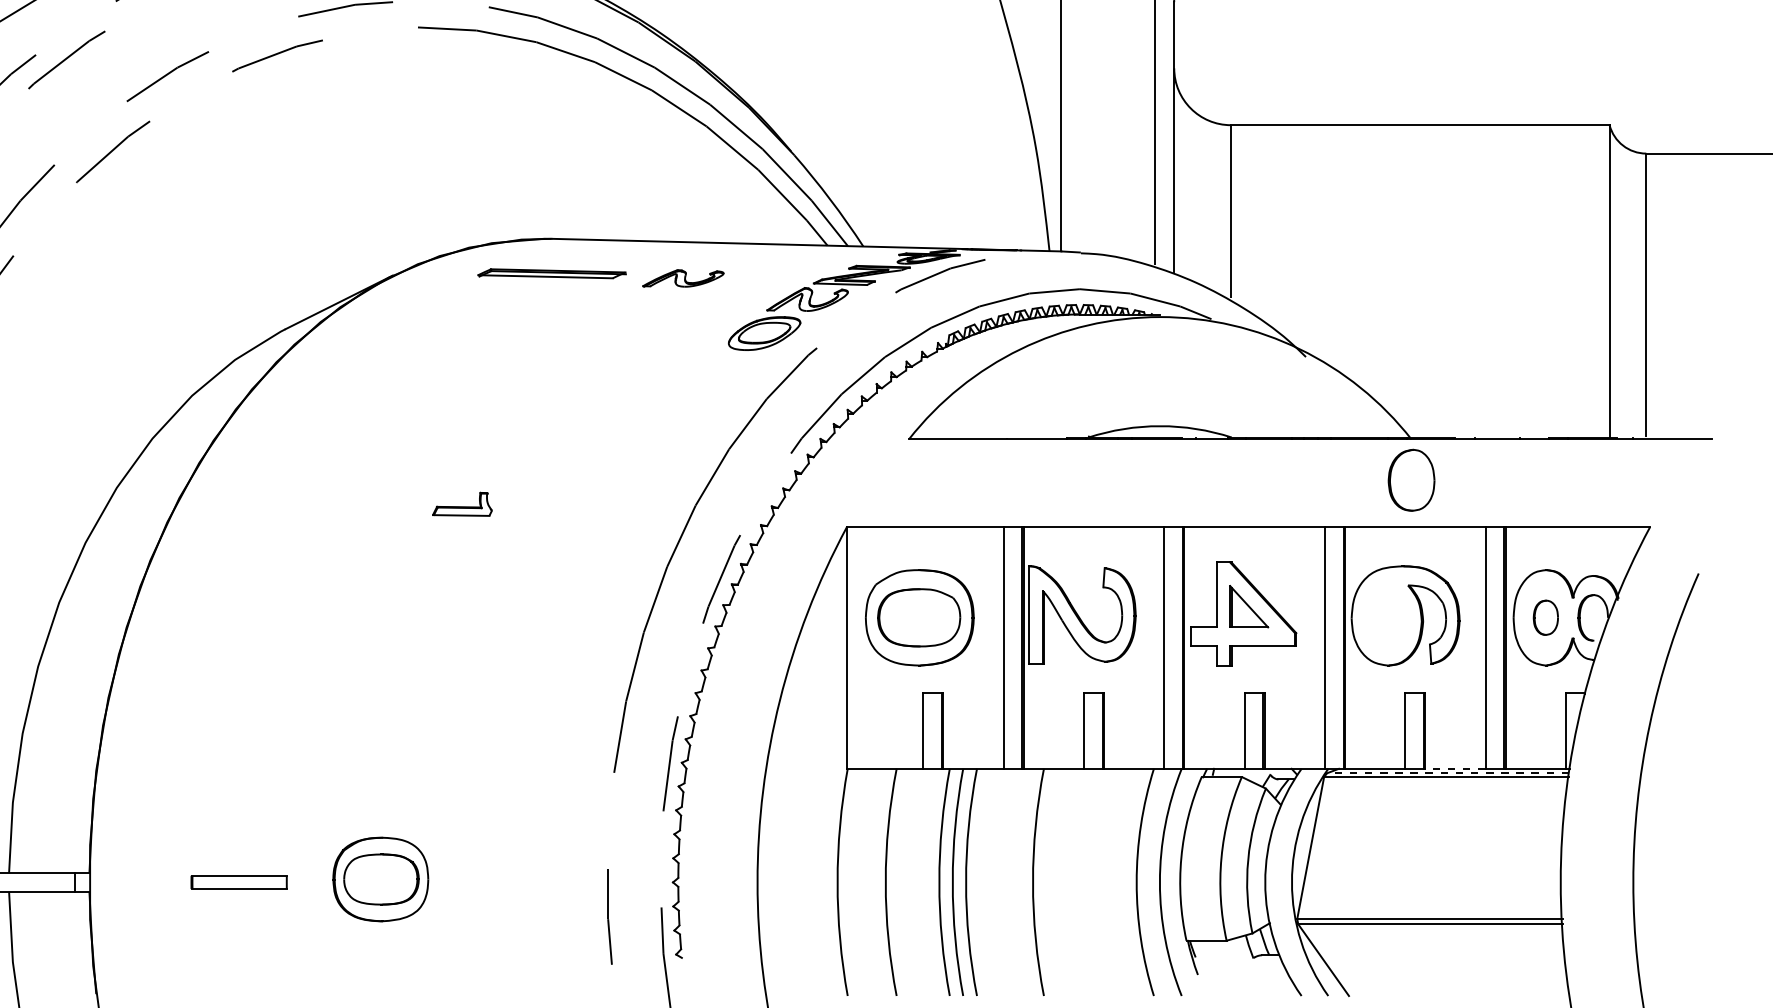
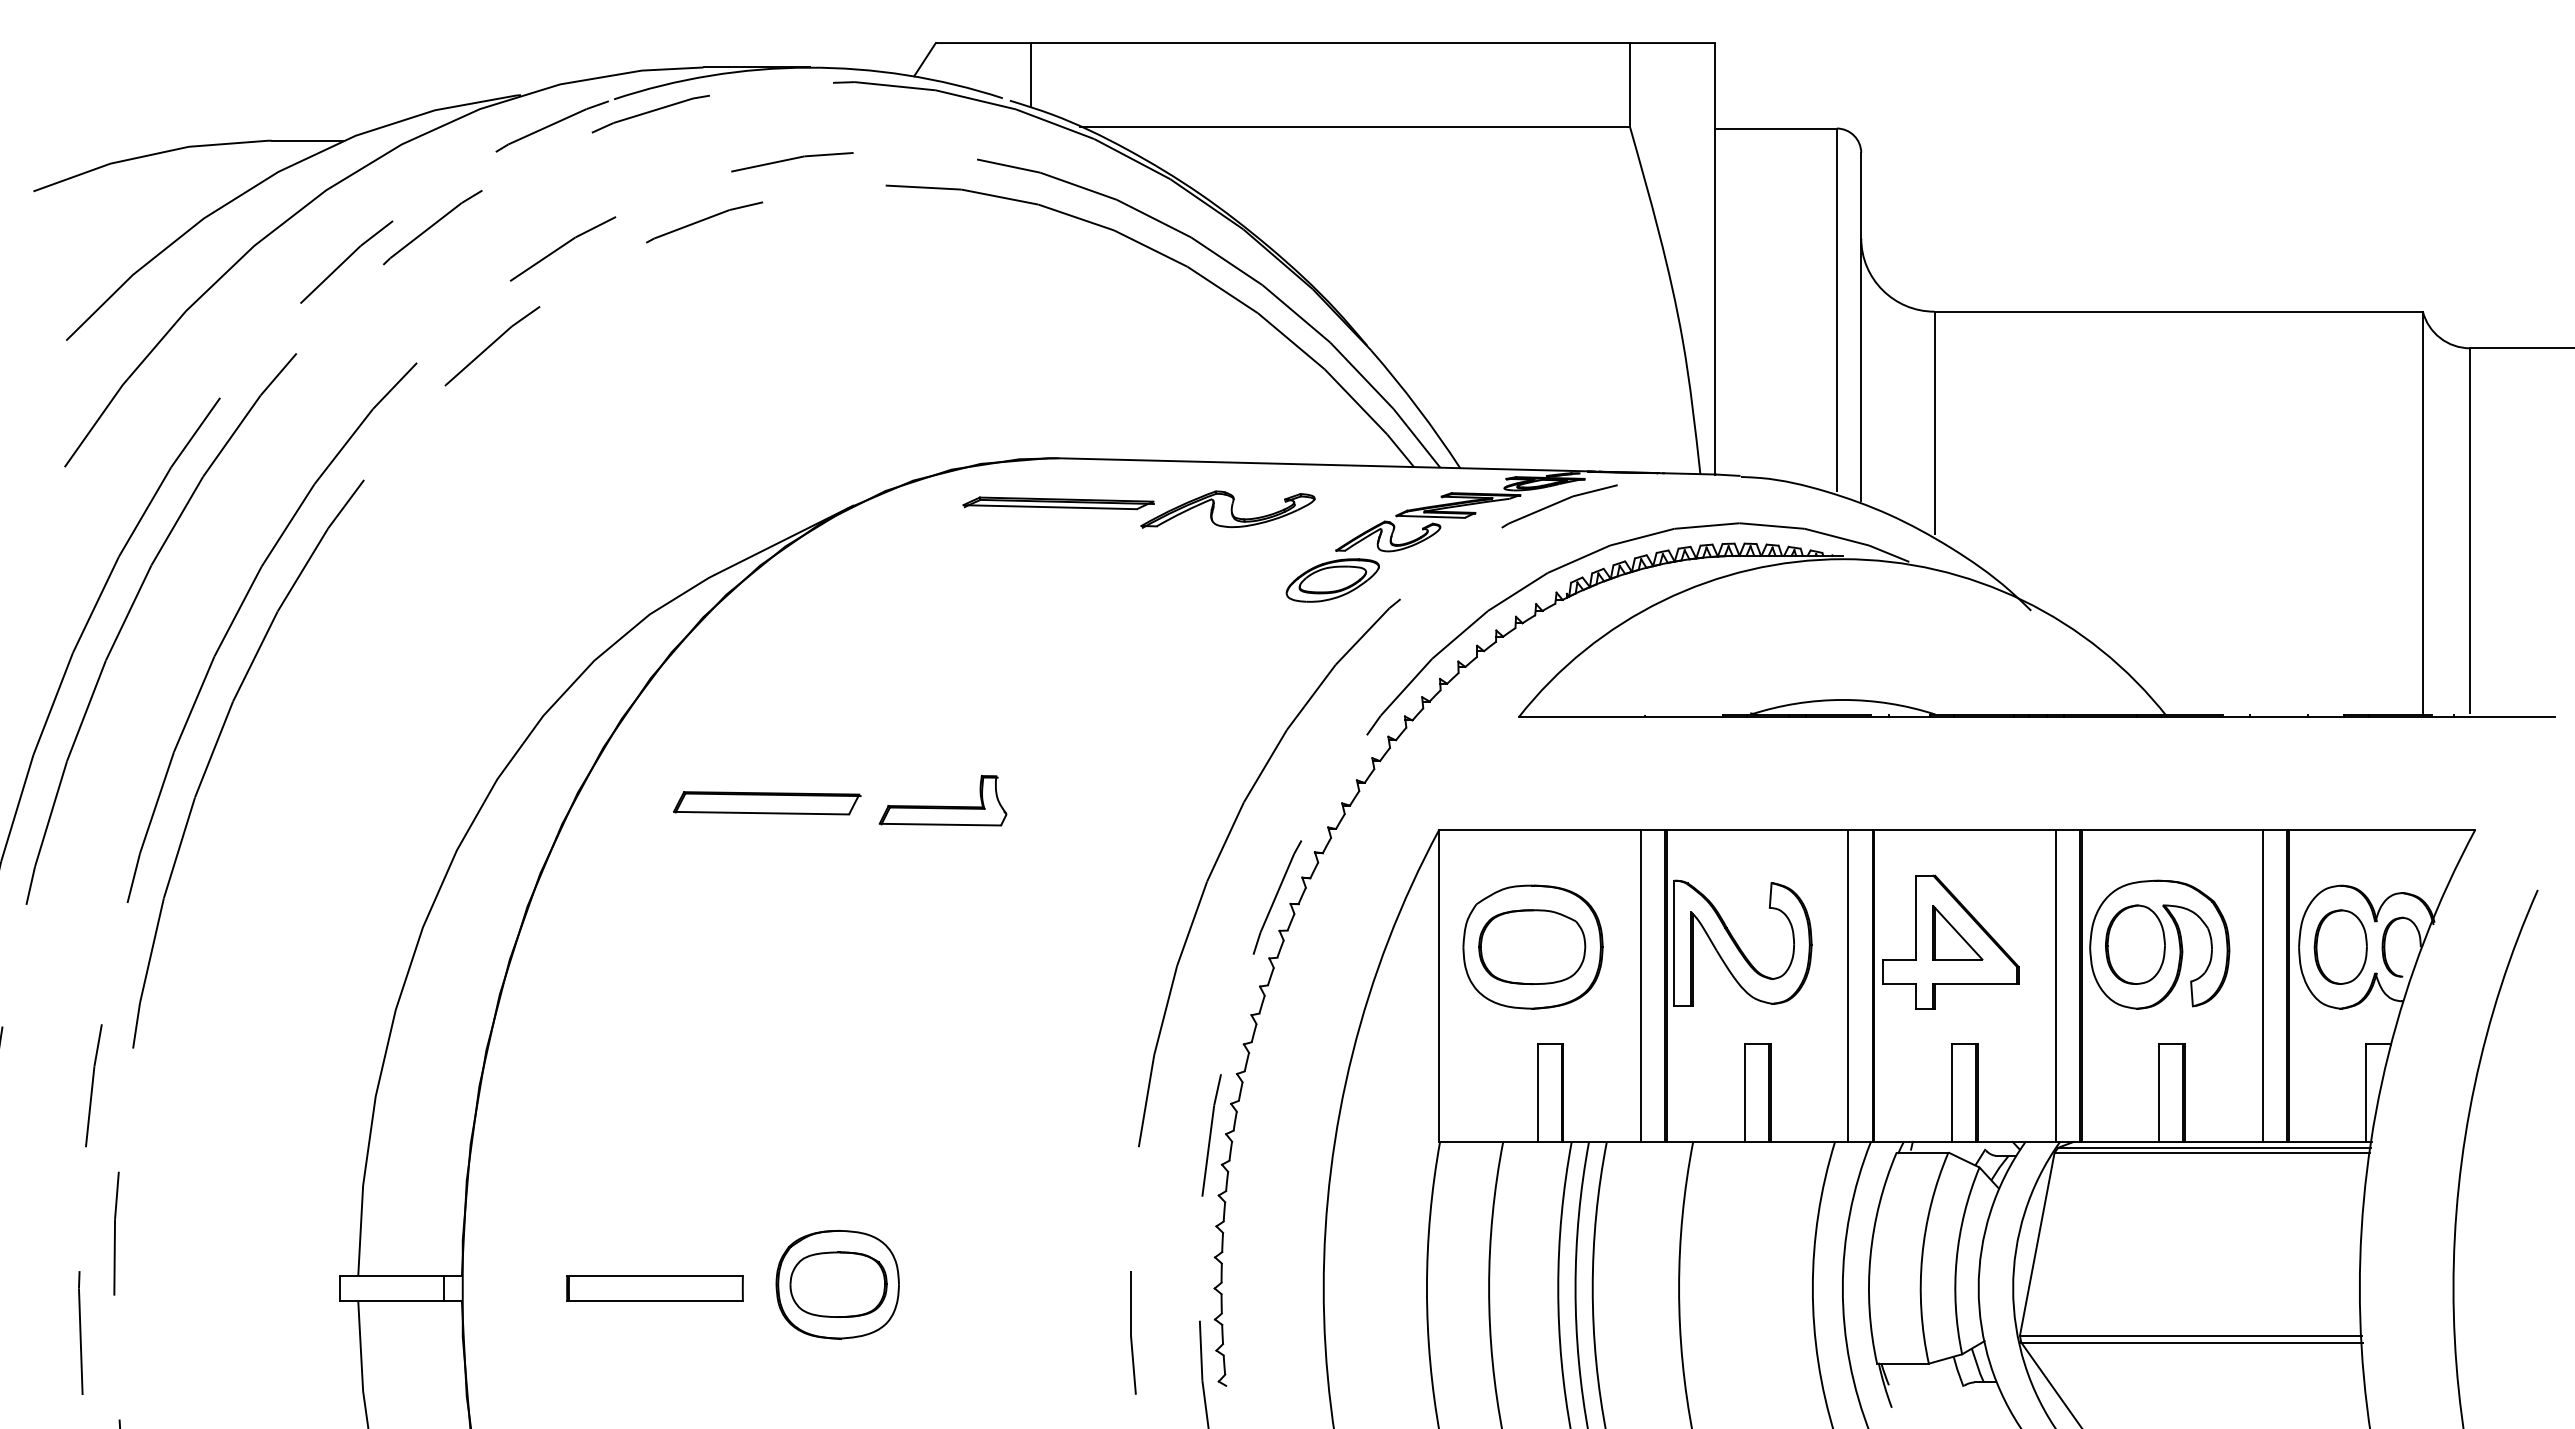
part: (682, 278) -> (1227, 509), size x1.67
part: (1411, 480) -> (2135, 944), moved
part: (462, 504) -> (942, 800), size x1.67
part: (326, 506) -> (767, 803), added
part: (1545, 617) -> (2340, 946), size x1.67
line: (1455, 768) -> (2223, 1141), dashed -> solid
line: (1447, 773) -> (2213, 1147), dashed -> solid
part: (238, 882) -> (654, 1288), size x1.43

